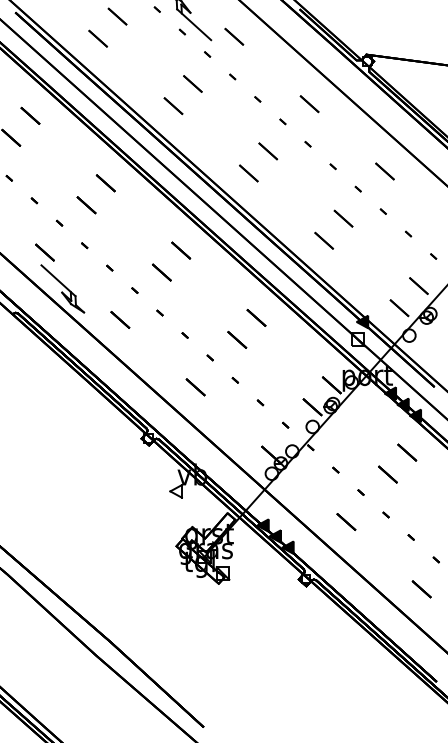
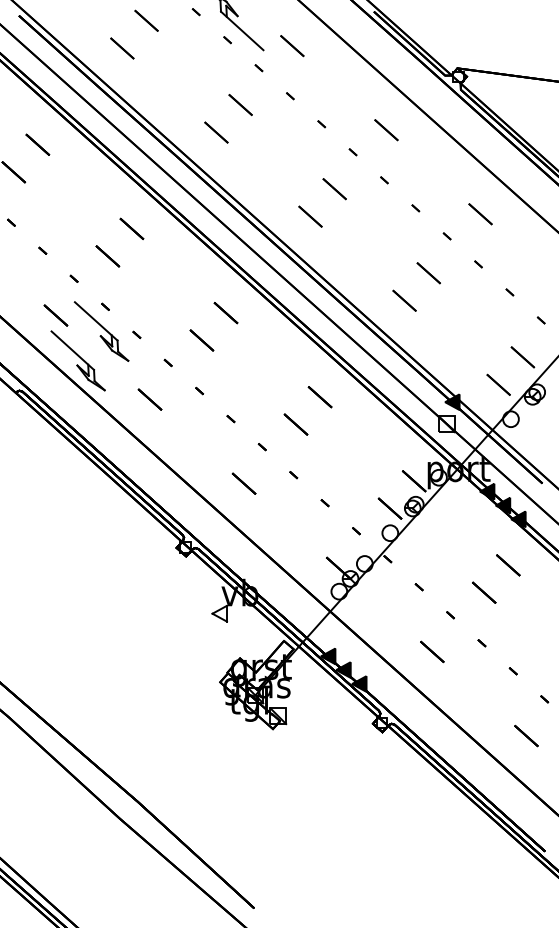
part: (81, 265) -> (101, 331), added

